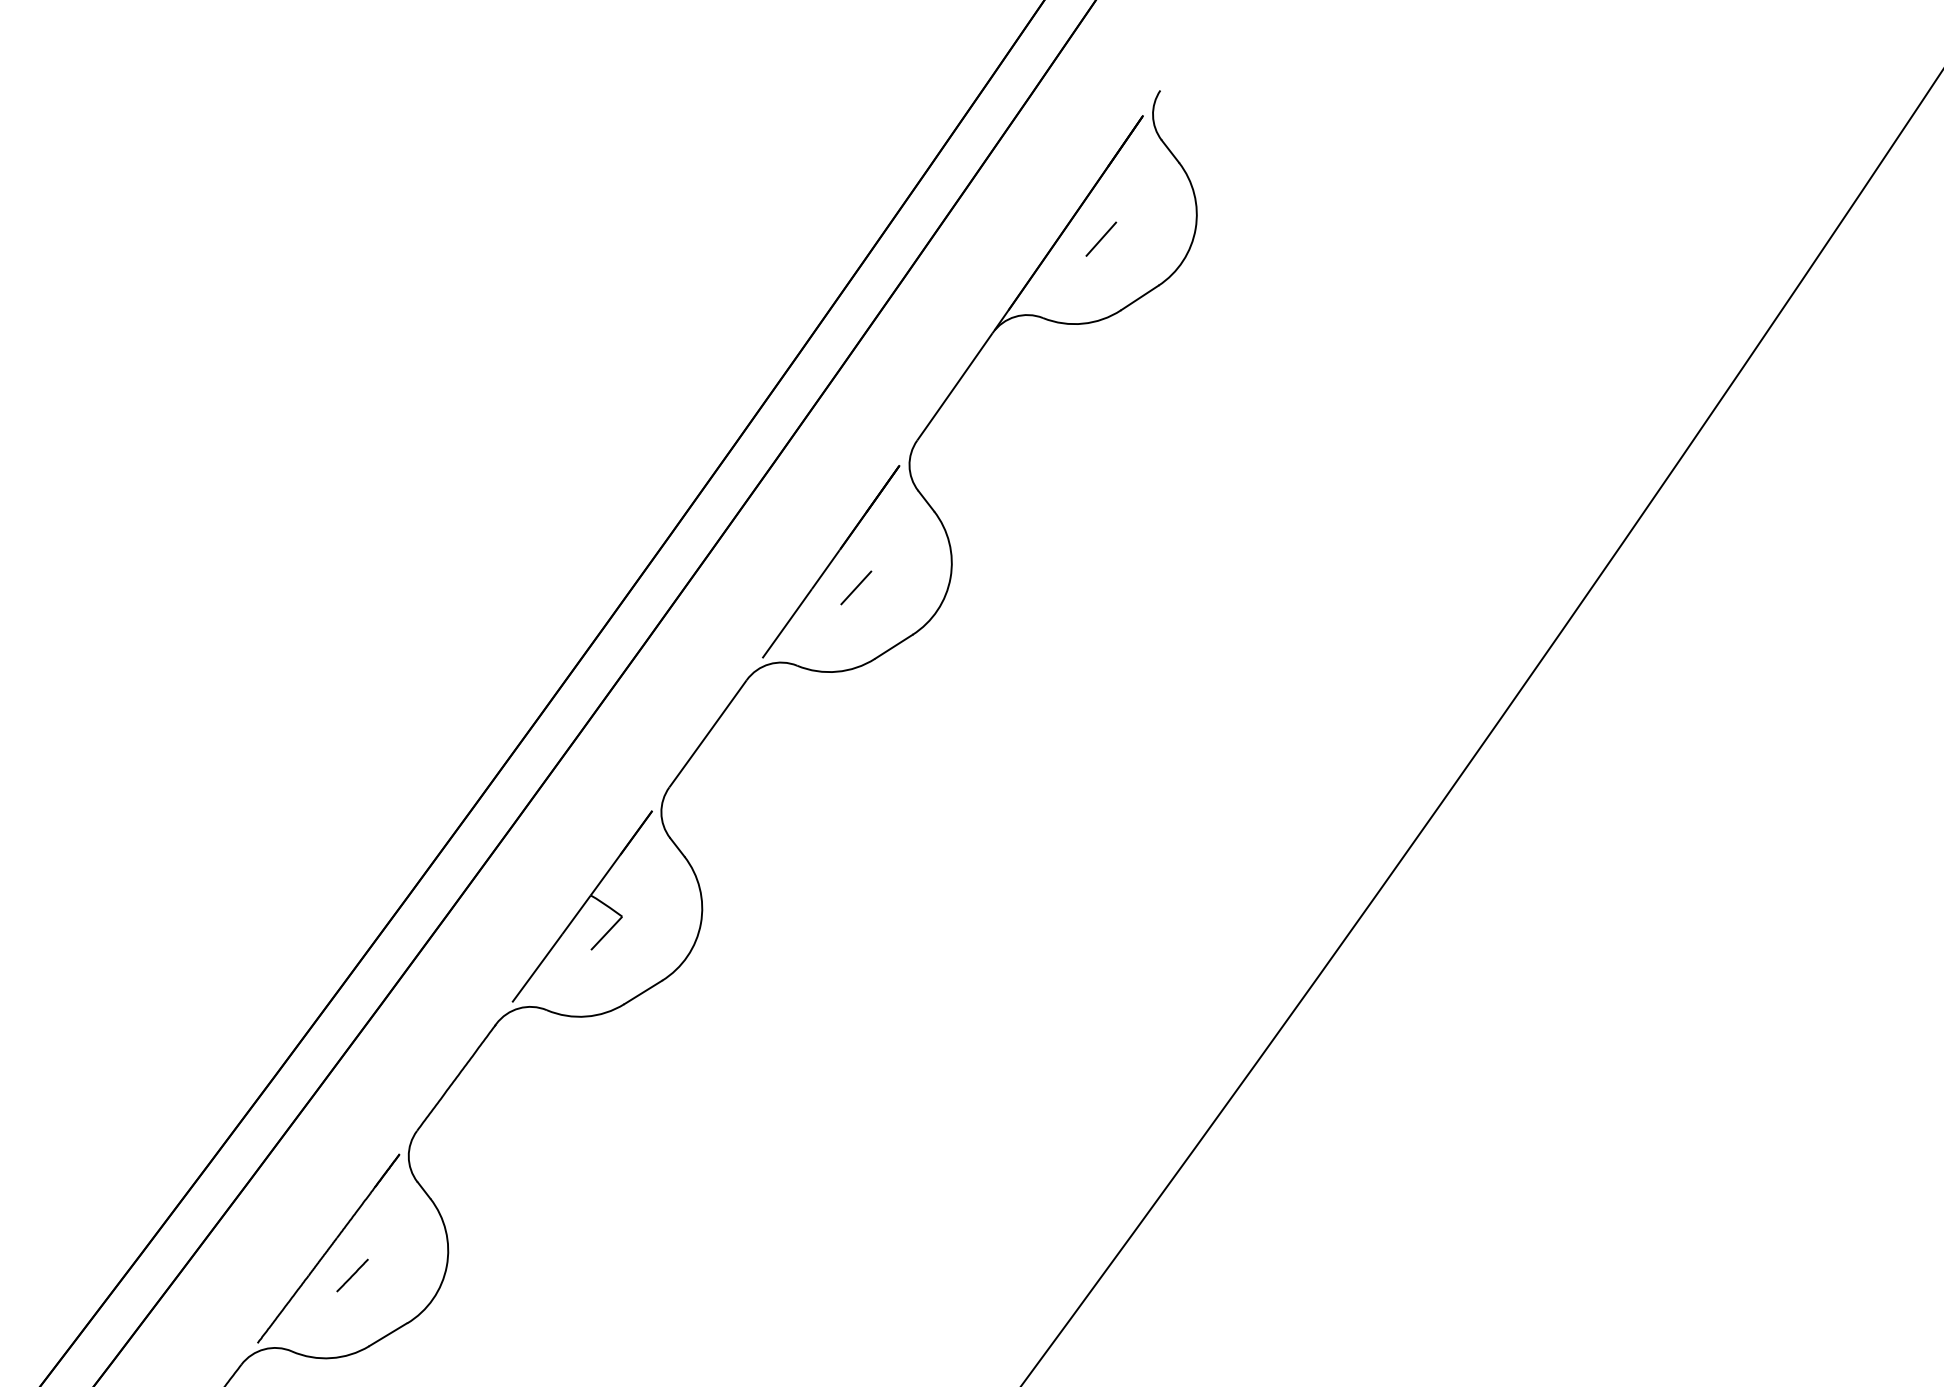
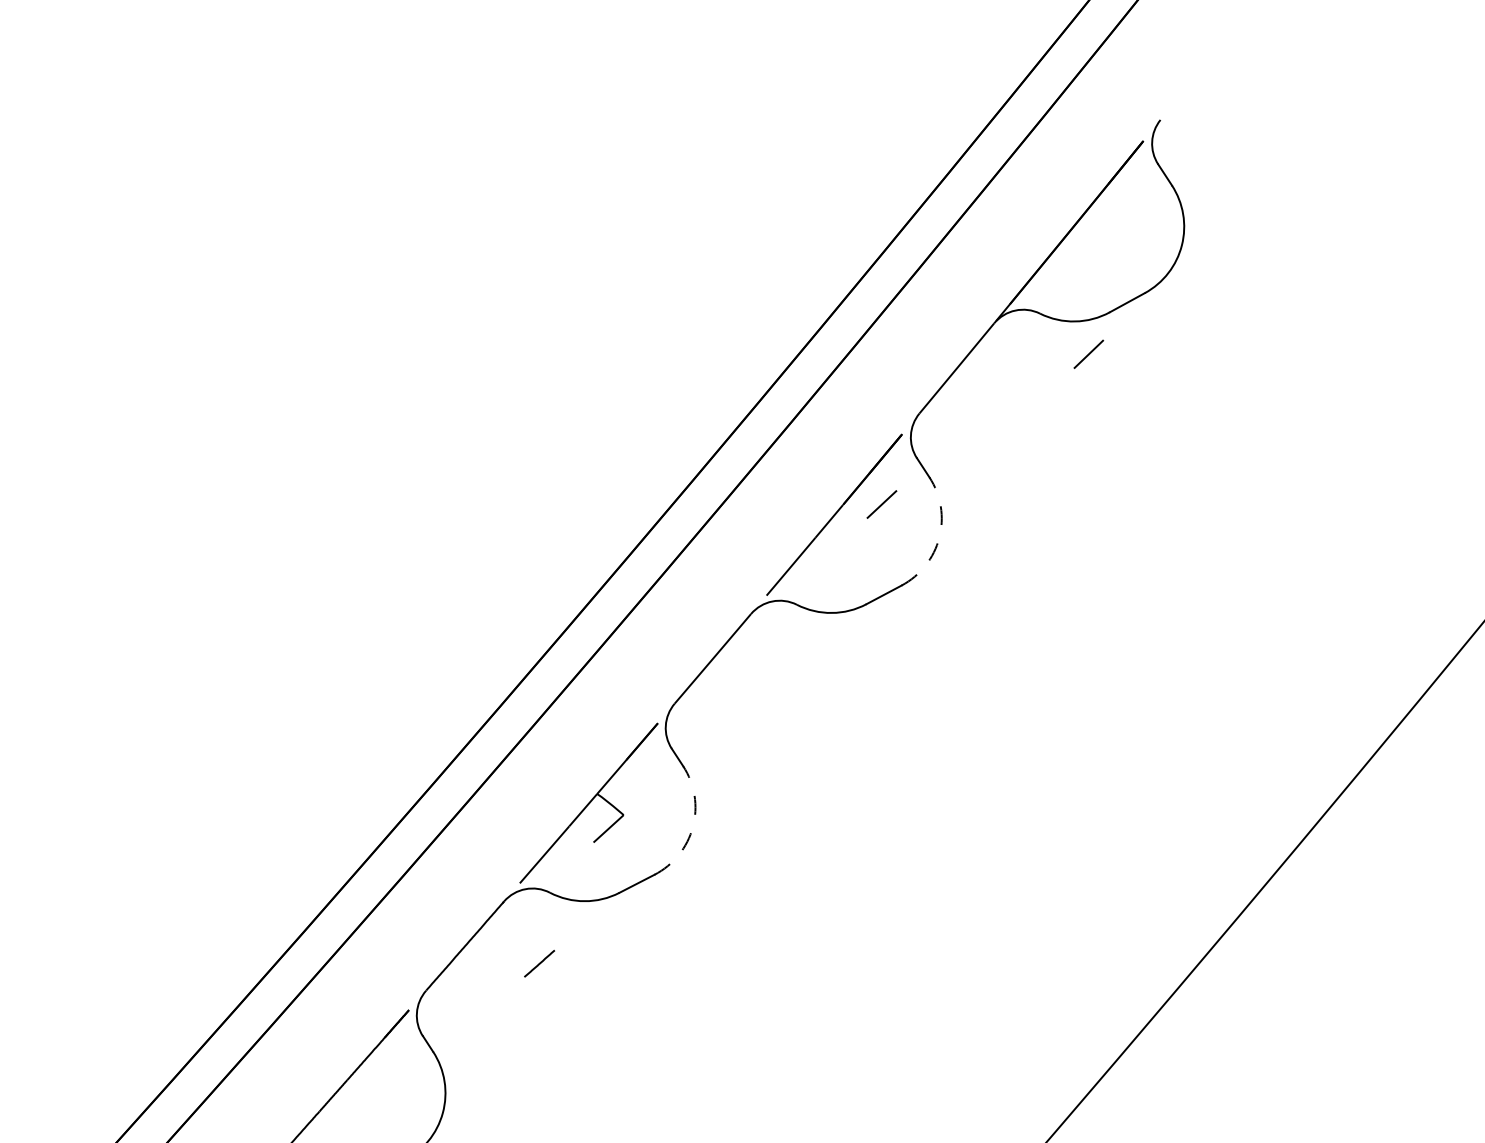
line: (1101, 238) -> (1089, 353), moved
arc: (950, 577) -> (939, 537), solid -> dashed
line: (856, 587) -> (882, 504), moved
arc: (700, 923) -> (692, 826), solid -> dashed
line: (352, 1275) -> (539, 963), moved

